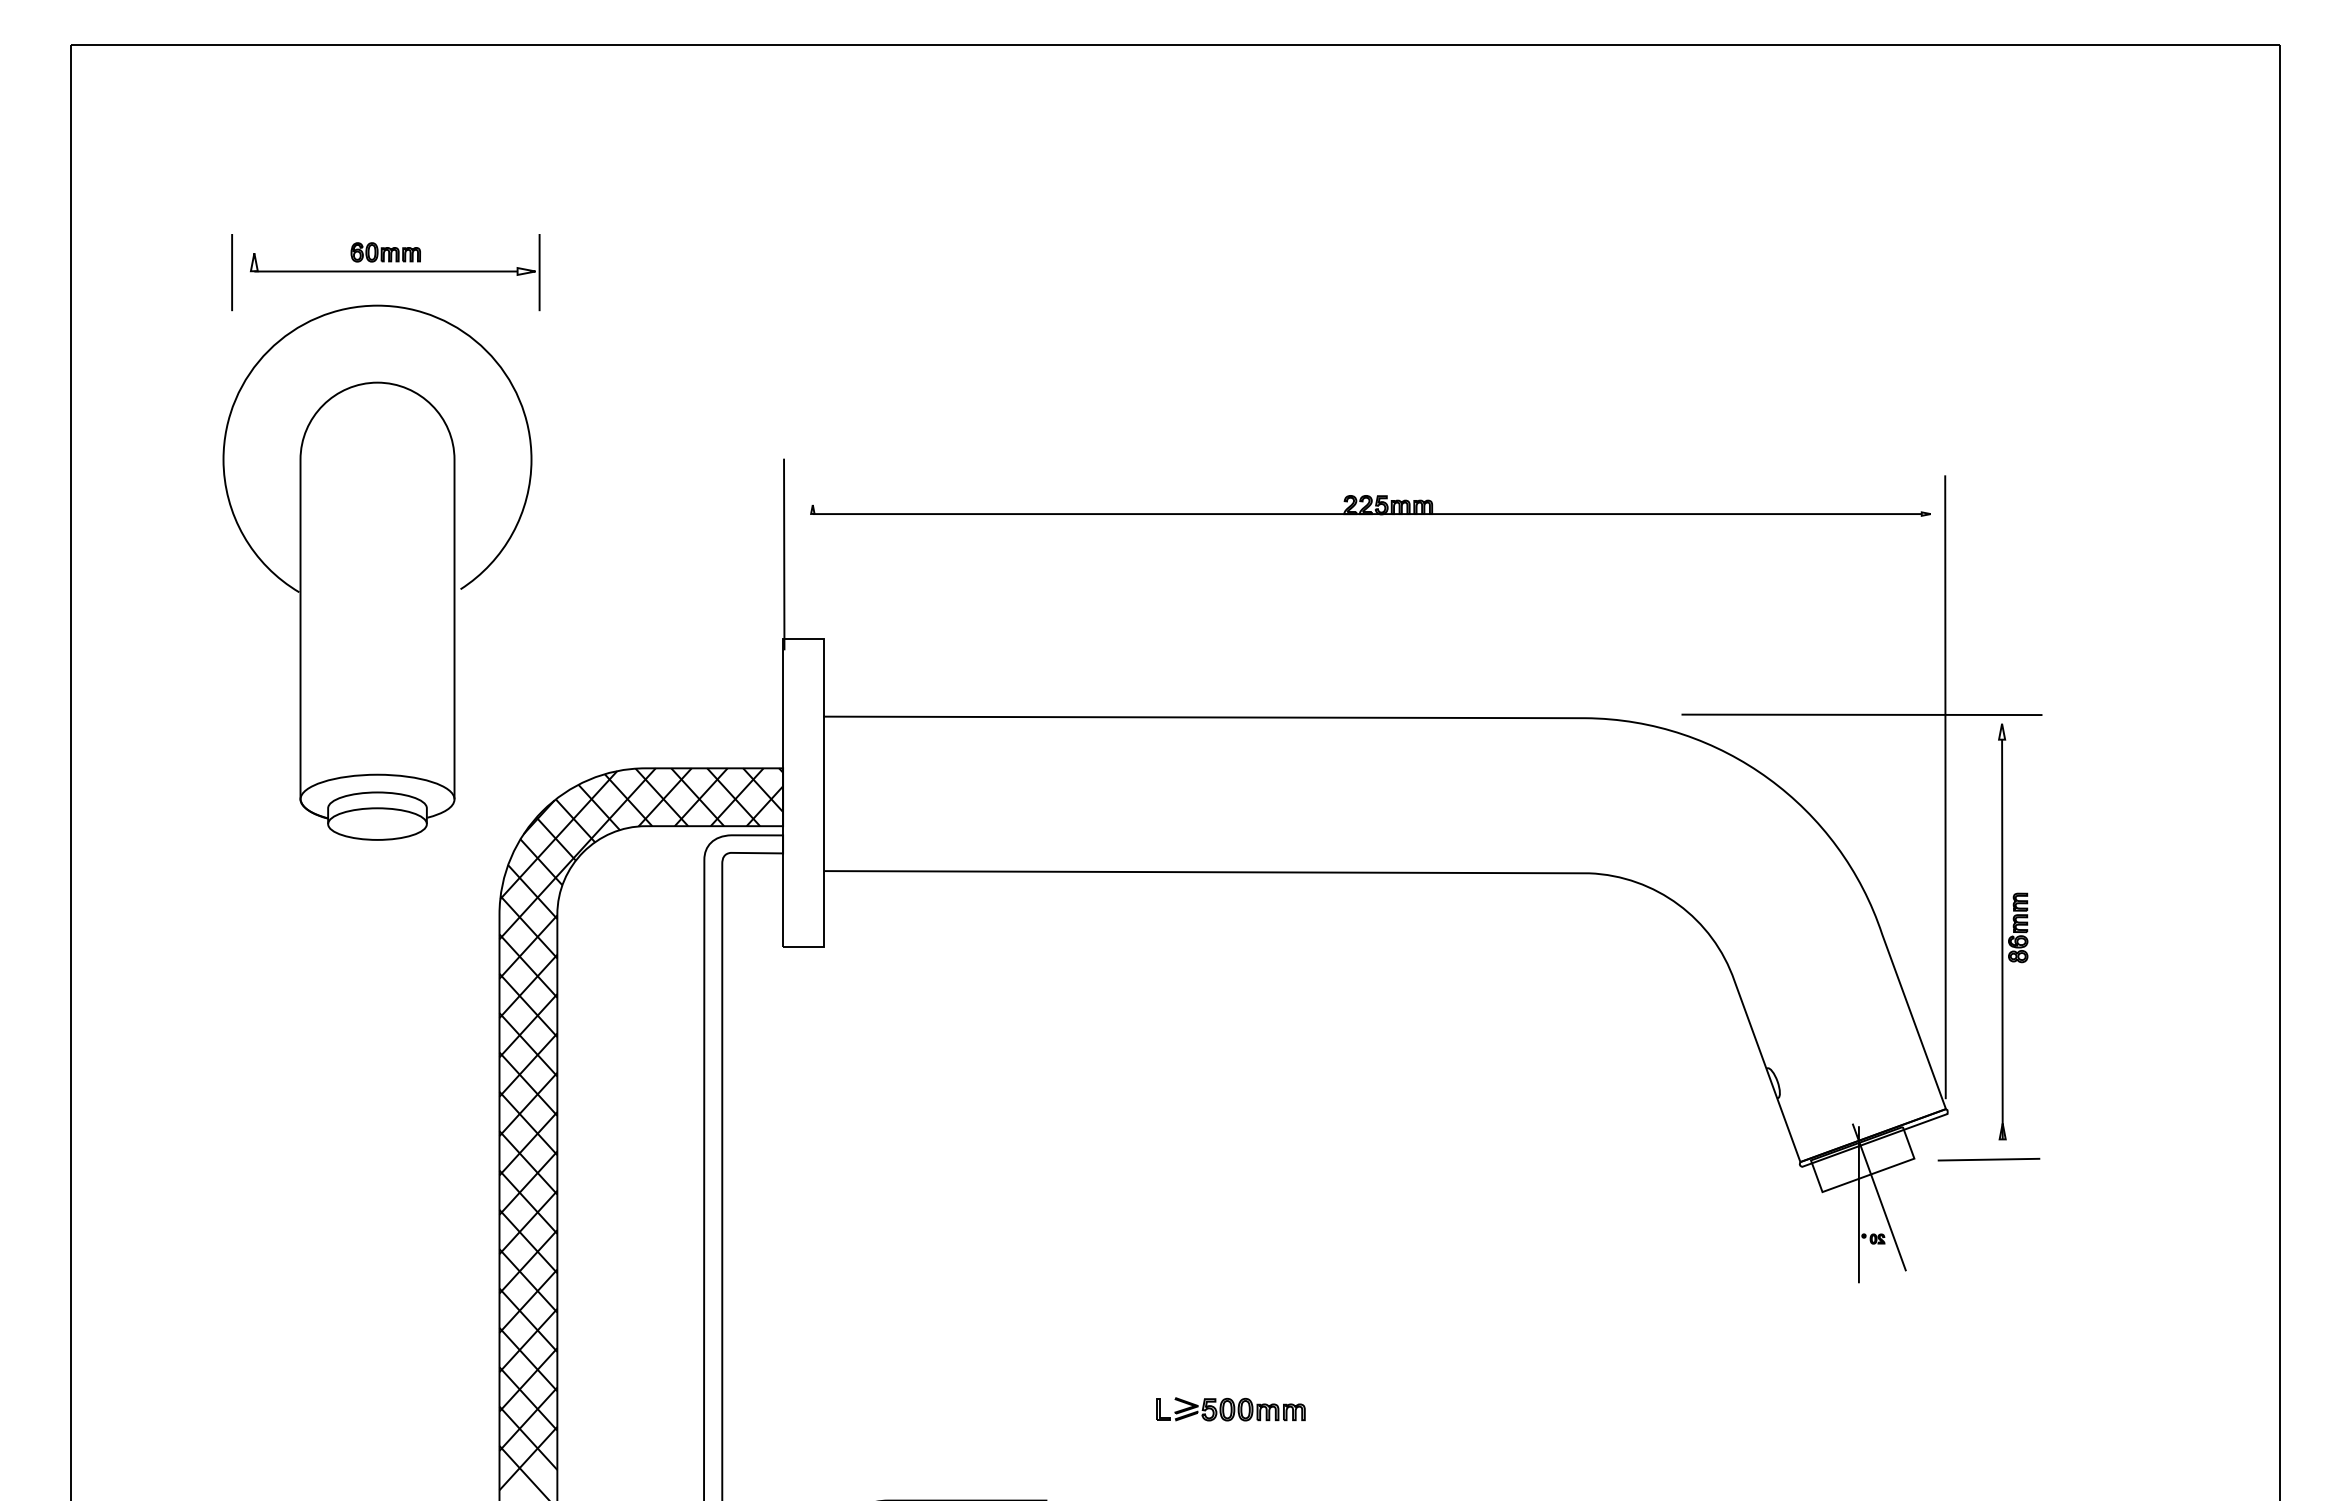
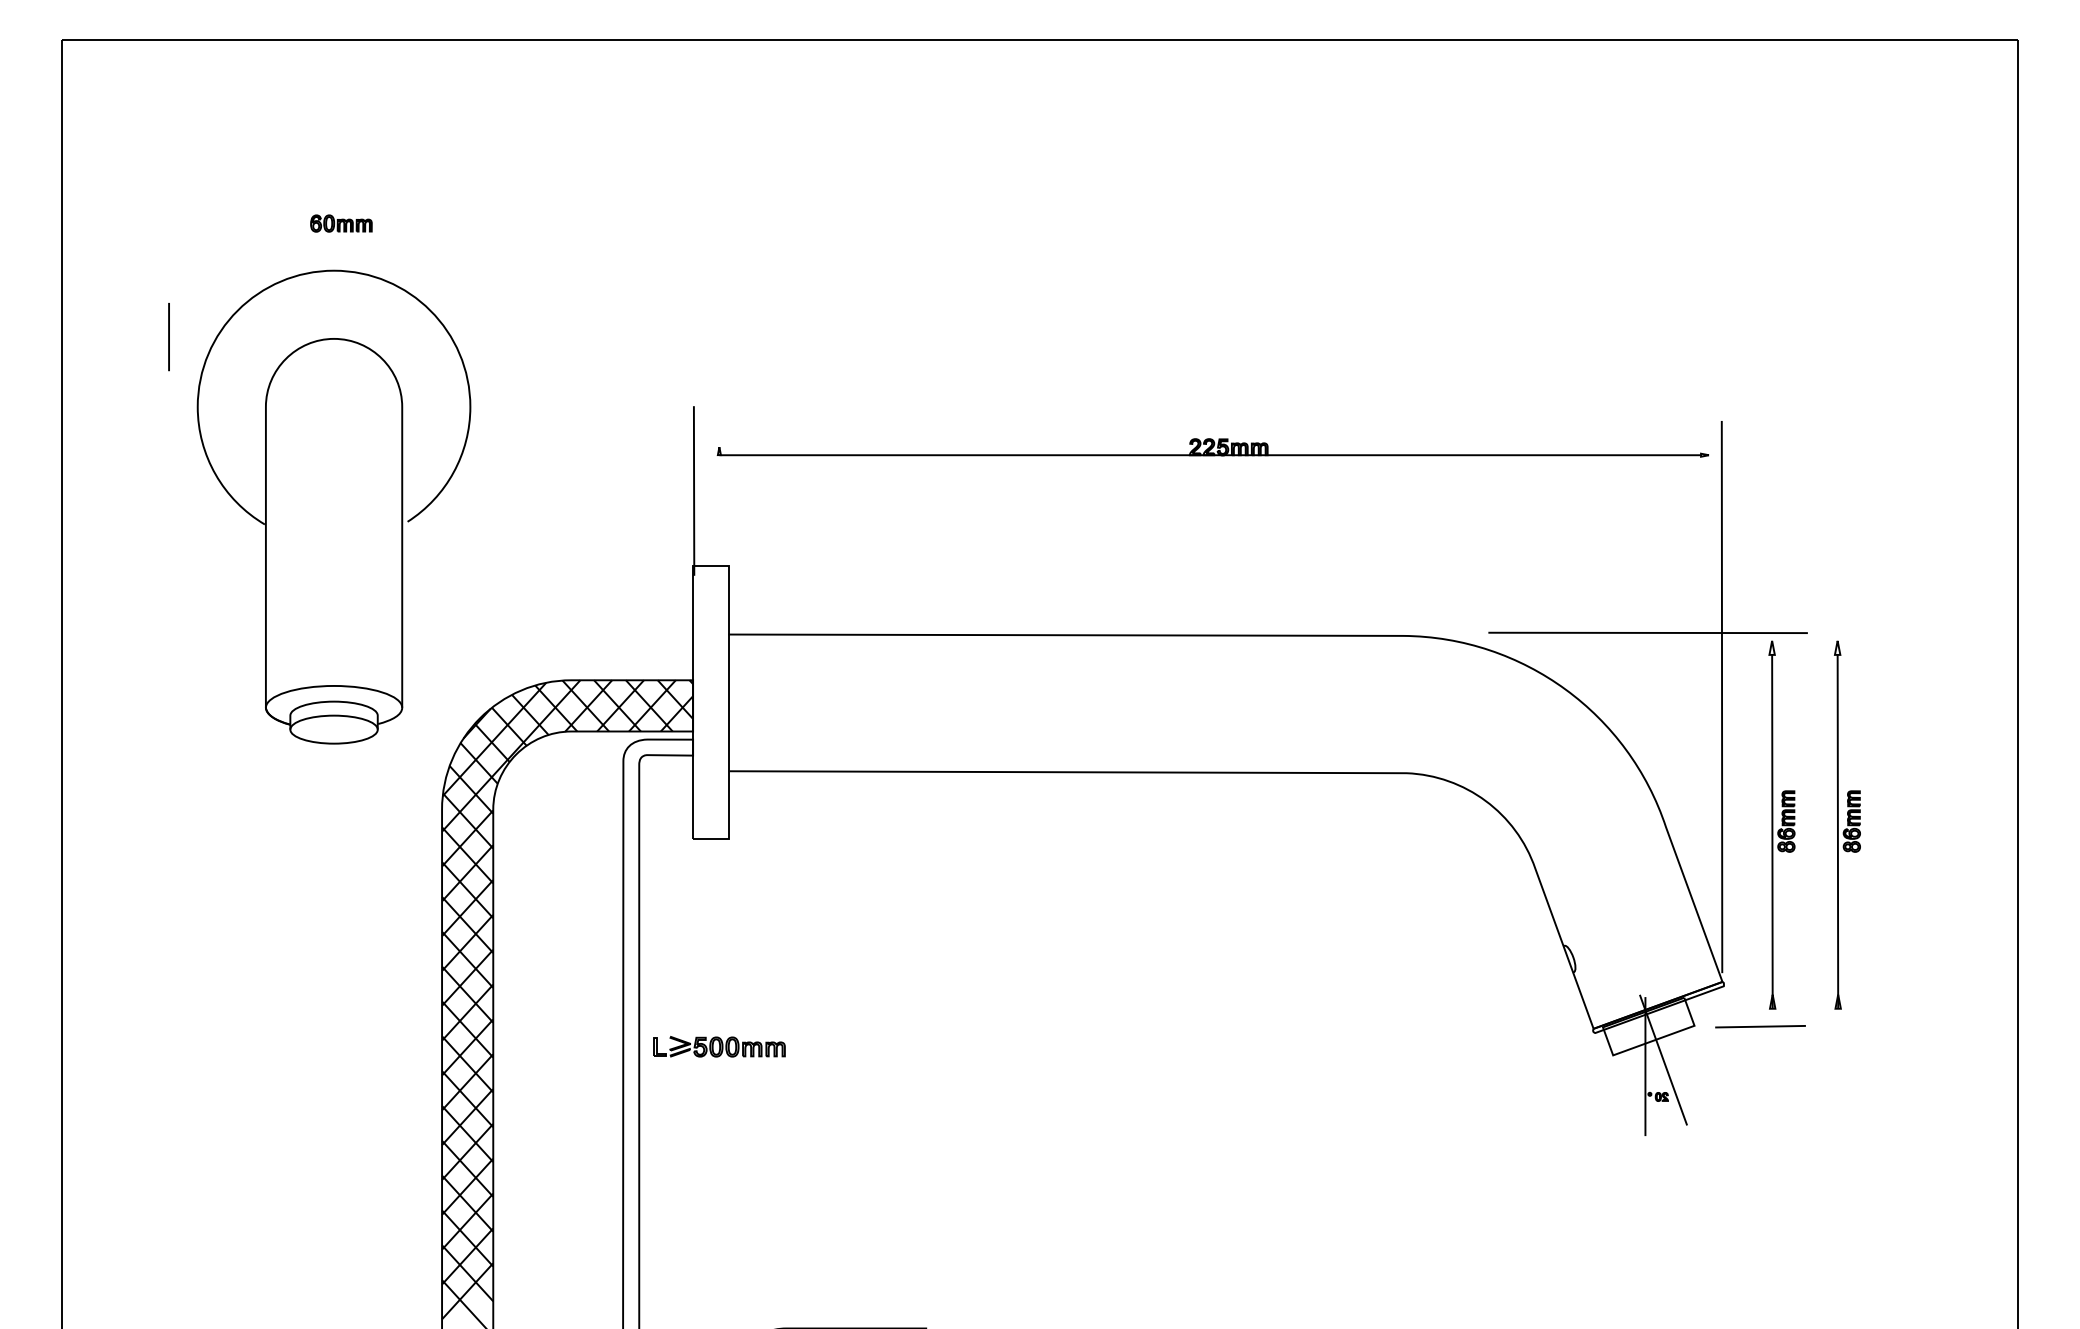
line: (231, 272) -> (168, 336), moved
part: (395, 272) -> (349, 241), removed
part: (2087, 931) -> (1847, 824), added
part: (1230, 1409) -> (719, 1046), moved

